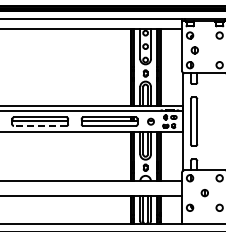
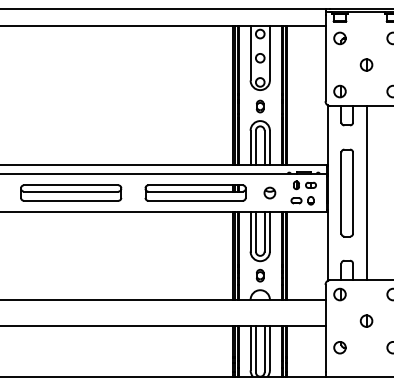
part: (194, 50) -> (365, 65), moved
line: (204, 121) -> (365, 192), added
line: (39, 126) -> (69, 201), dashed -> solid

